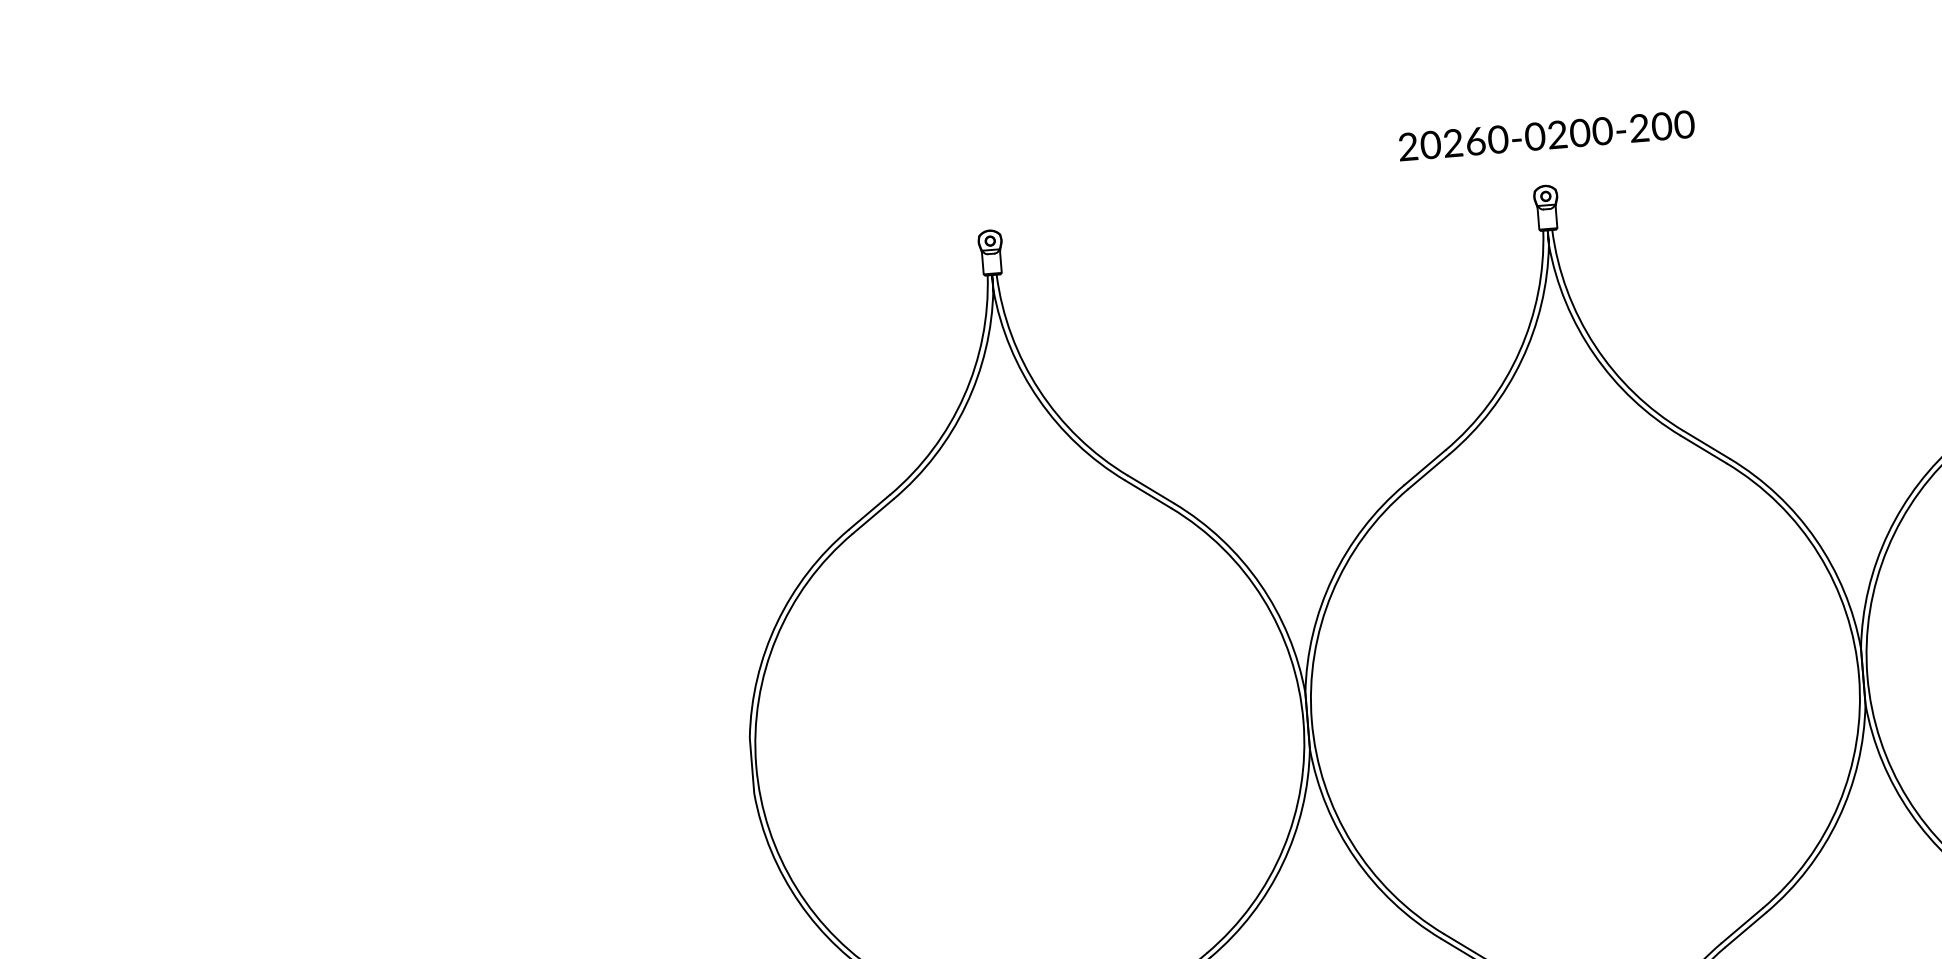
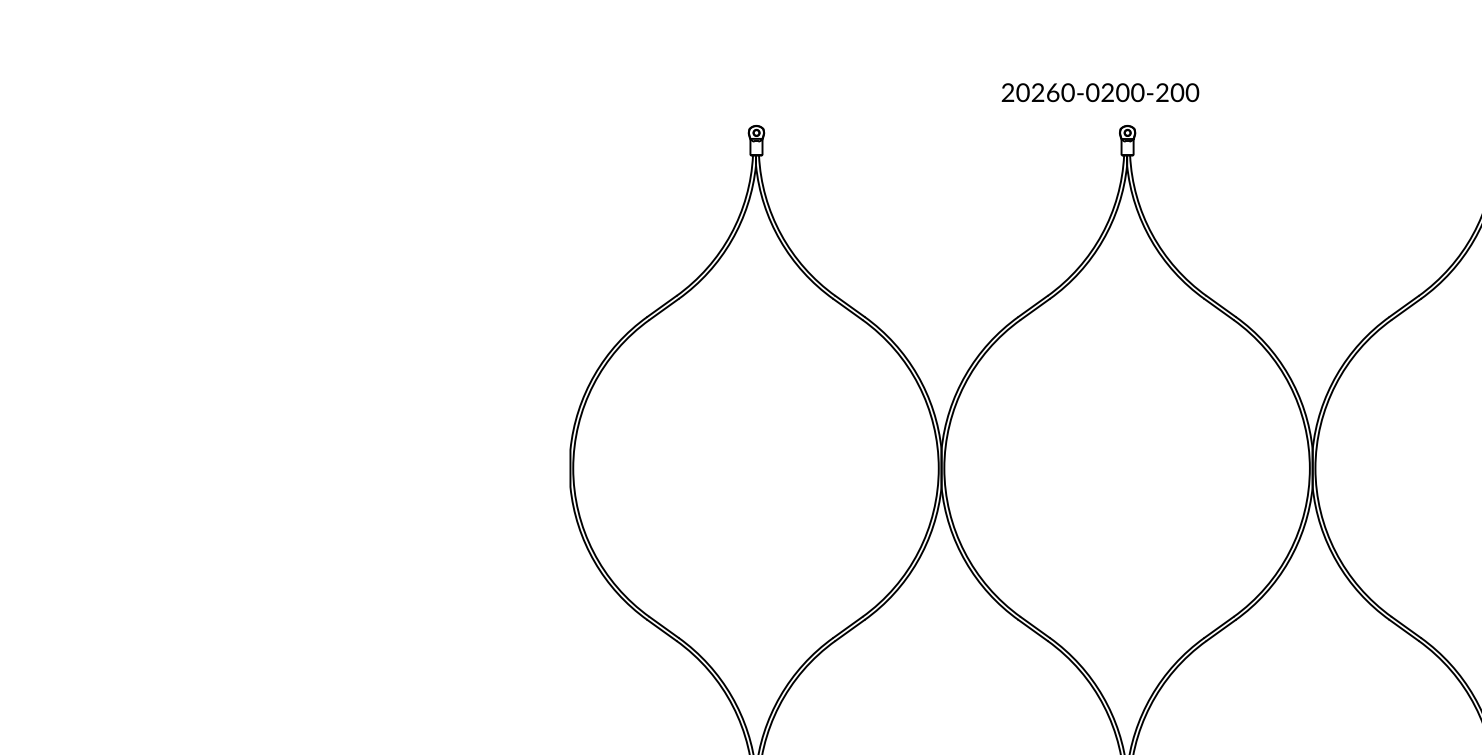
text: (1546, 135) -> (1100, 92), moved

